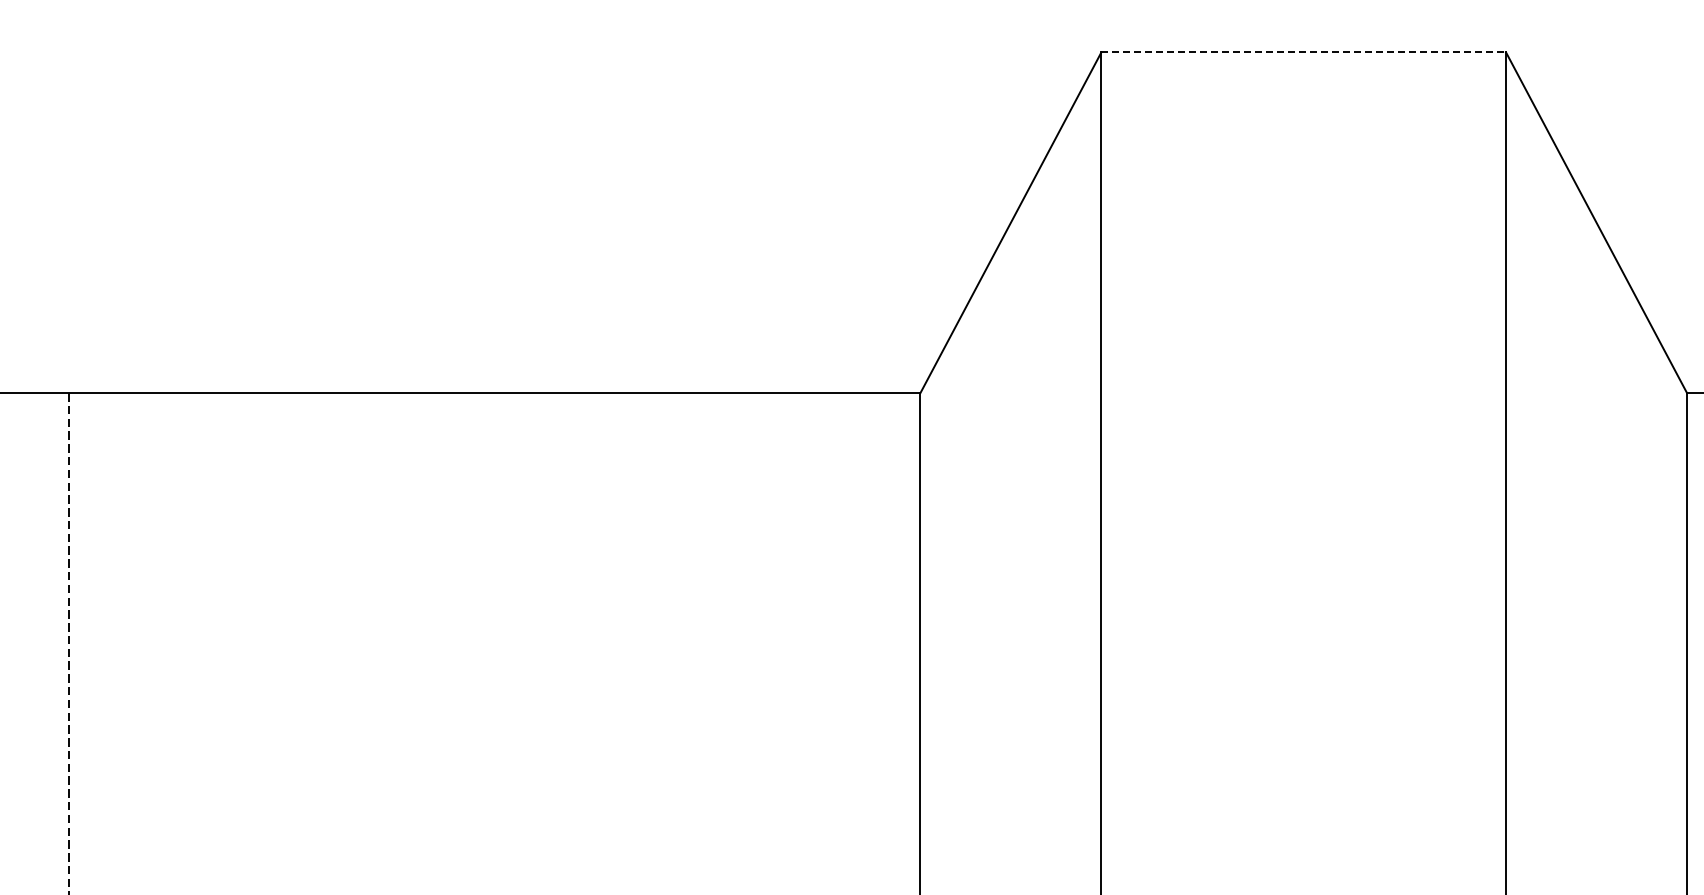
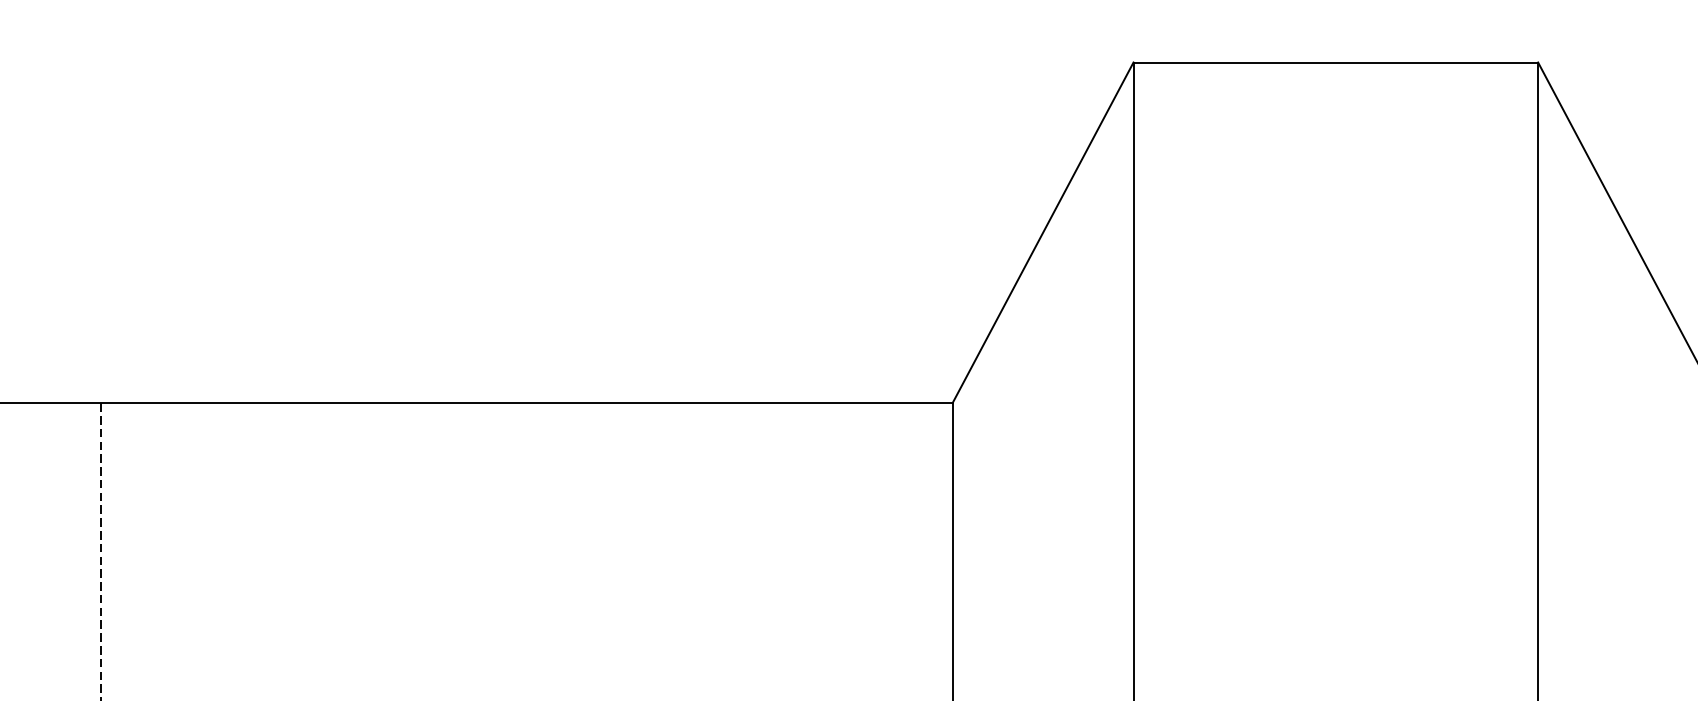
line: (1304, 52) -> (1336, 62), dashed -> solid

